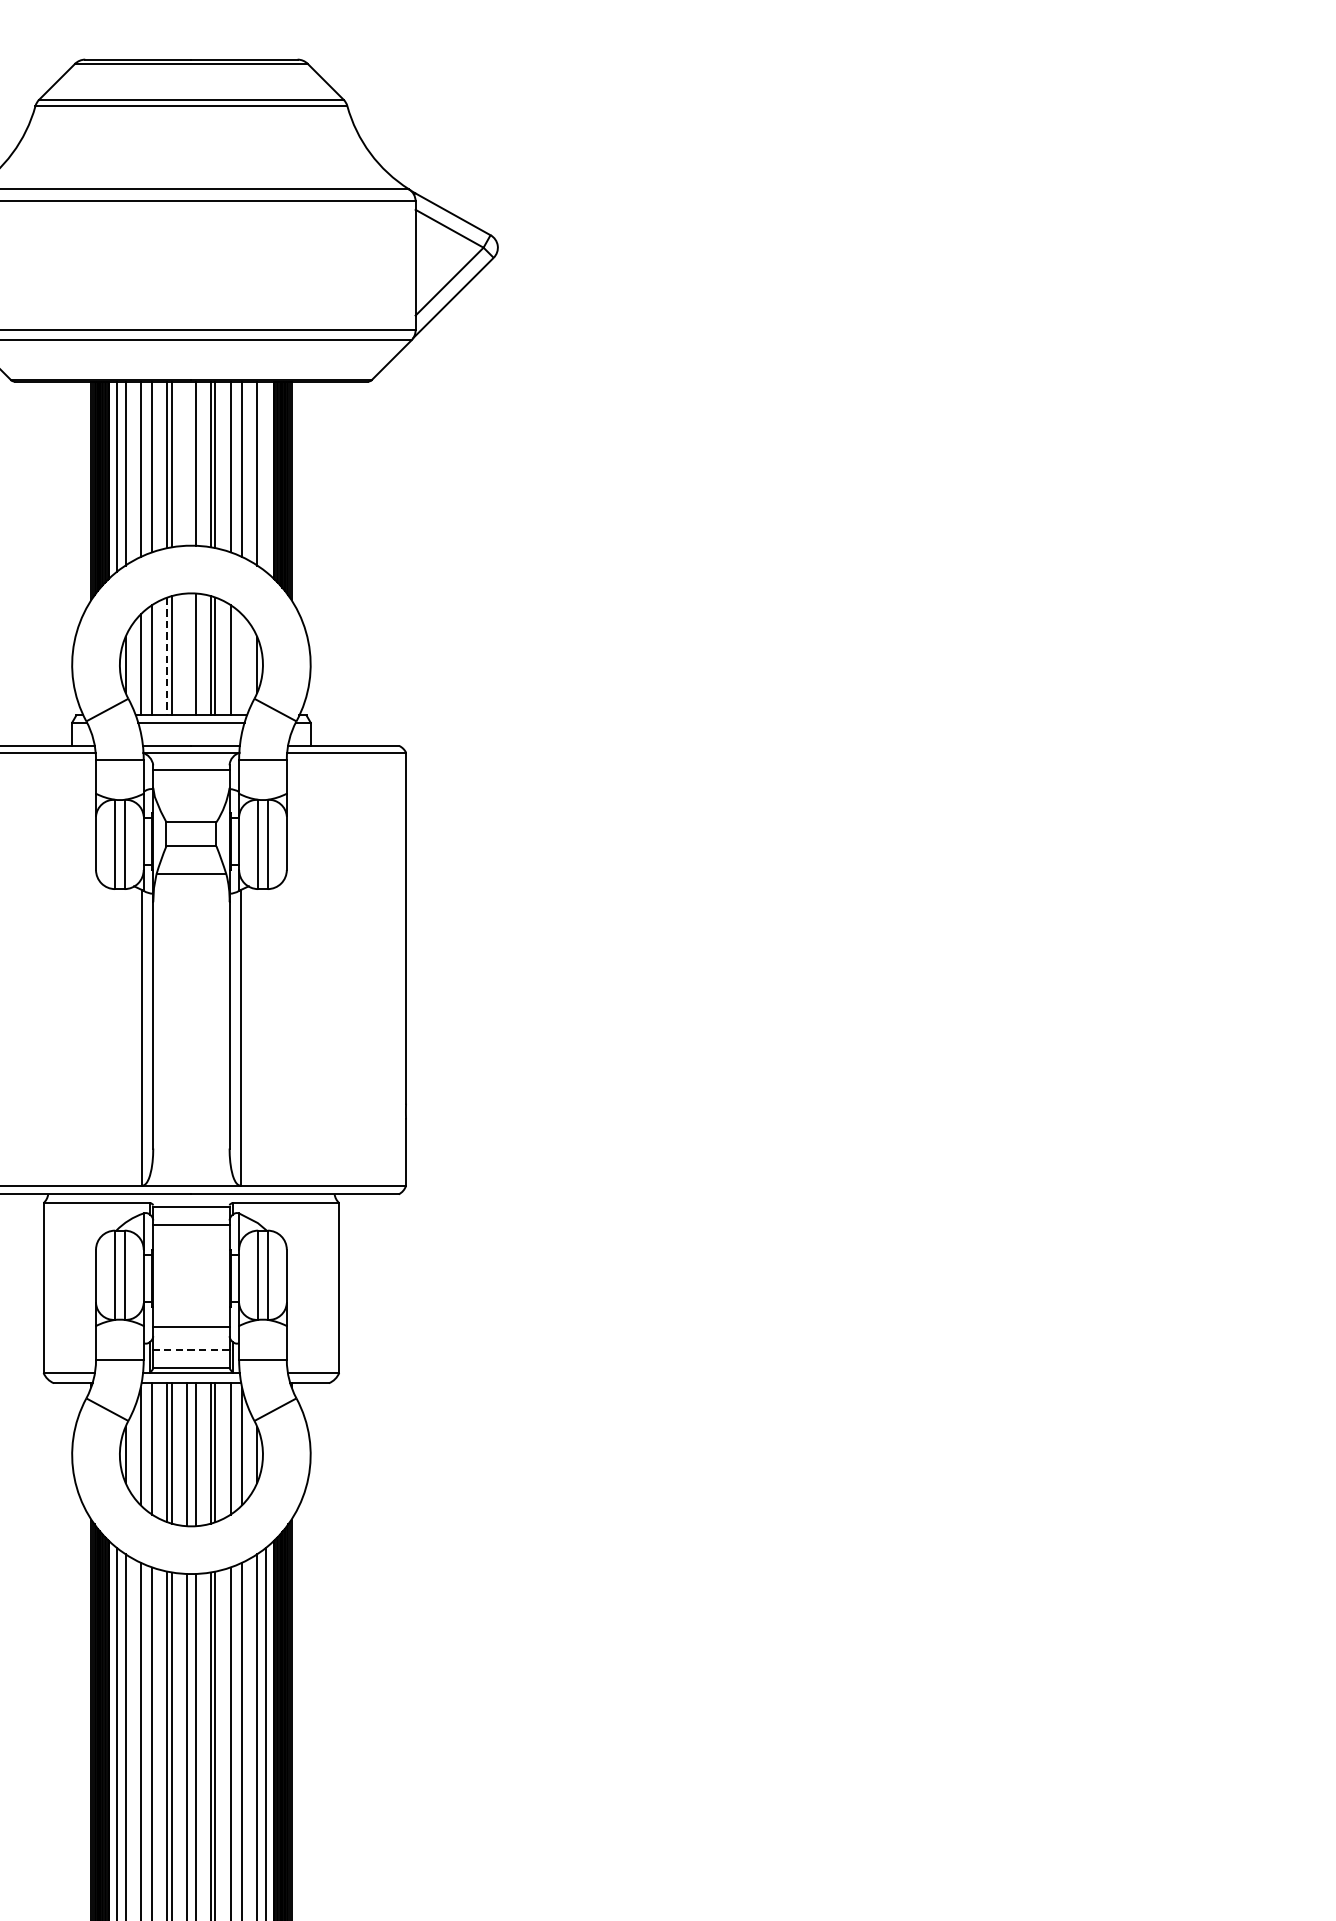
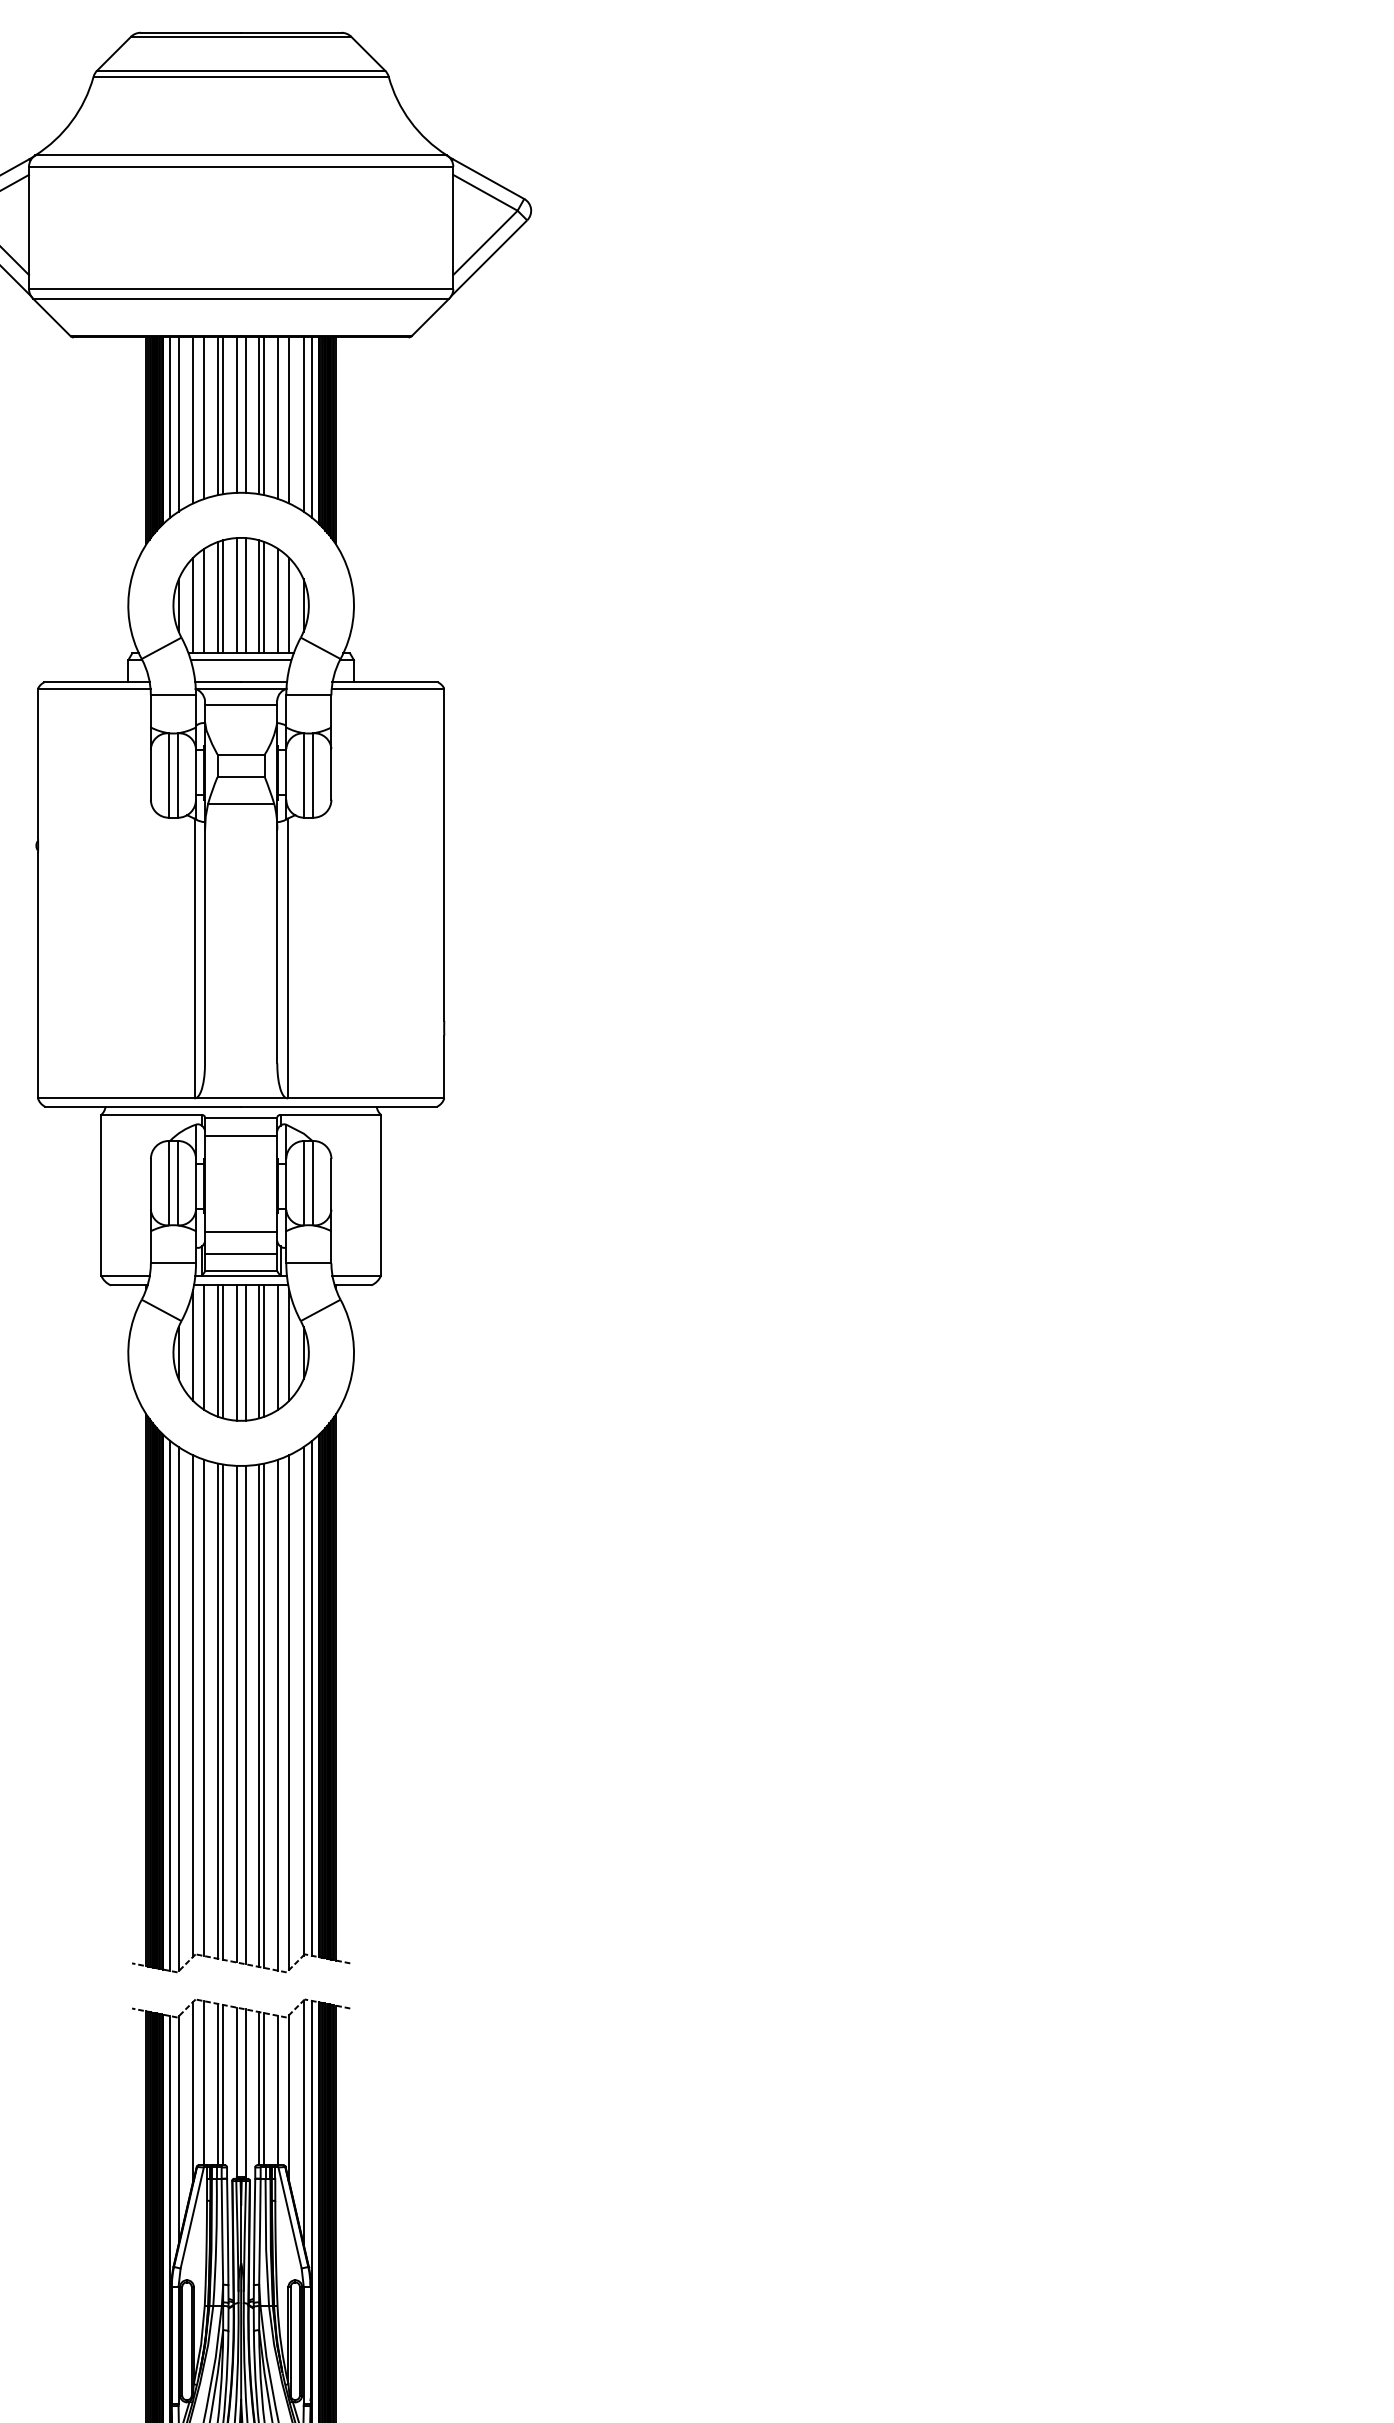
line: (186, 462) -> (236, 414), added
line: (265, 476) -> (311, 427), added
line: (186, 654) -> (236, 595), added
line: (167, 656) -> (218, 597), dashed -> solid
line: (242, 664) -> (289, 605), added
line: (190, 1349) -> (240, 1253), dashed -> solid

